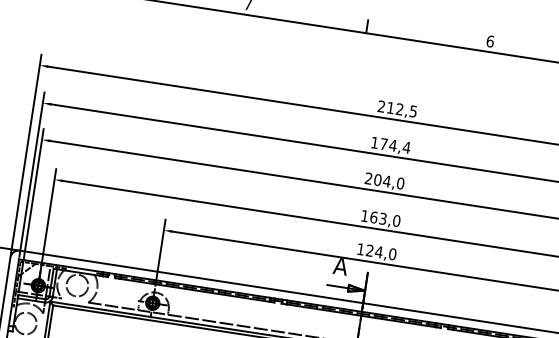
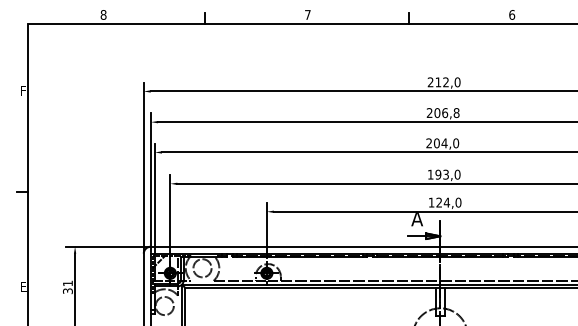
text: (413, 111) -> (457, 82), 212,5 -> 212,0
text: (389, 145) -> (442, 113), 174,4 -> 206,8
text: (374, 217) -> (438, 174), 163,0 -> 193,0

